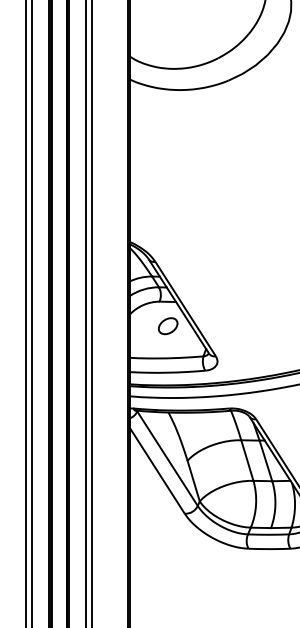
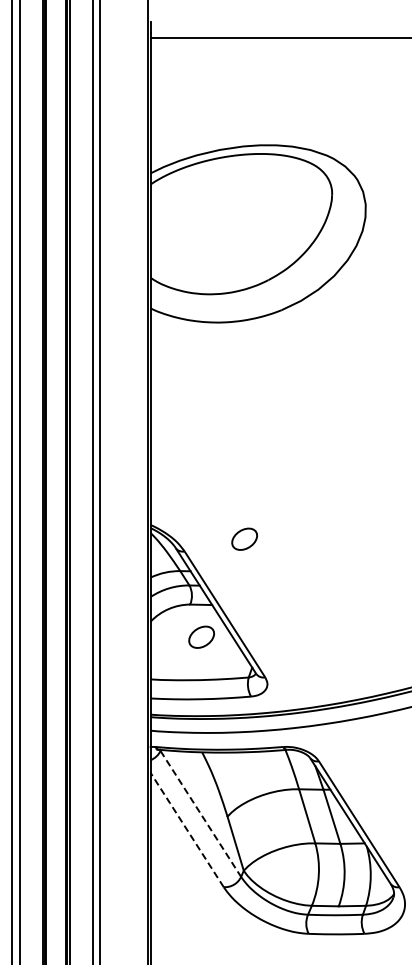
part: (200, 252) -> (244, 538), added
line: (167, 458) -> (200, 813), solid -> dashed
line: (157, 471) -> (187, 830), solid -> dashed

